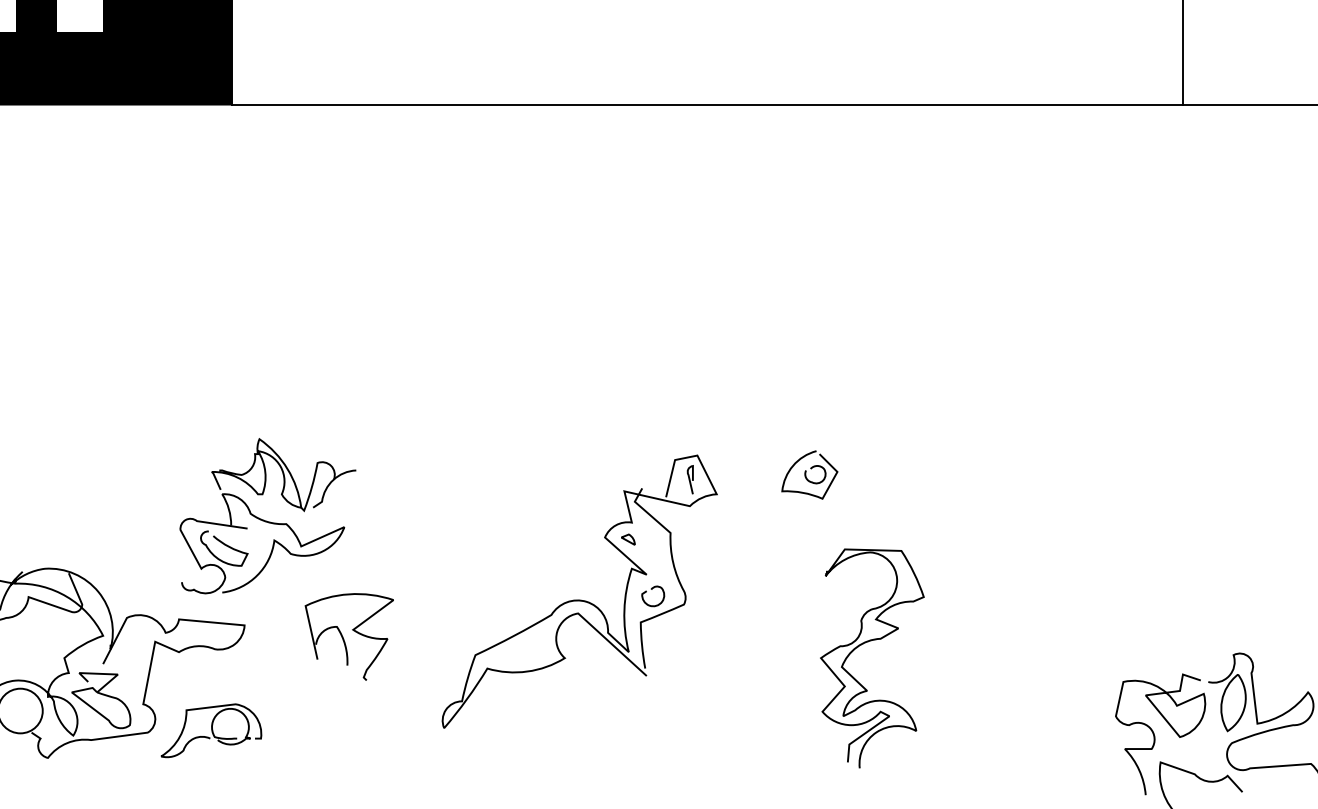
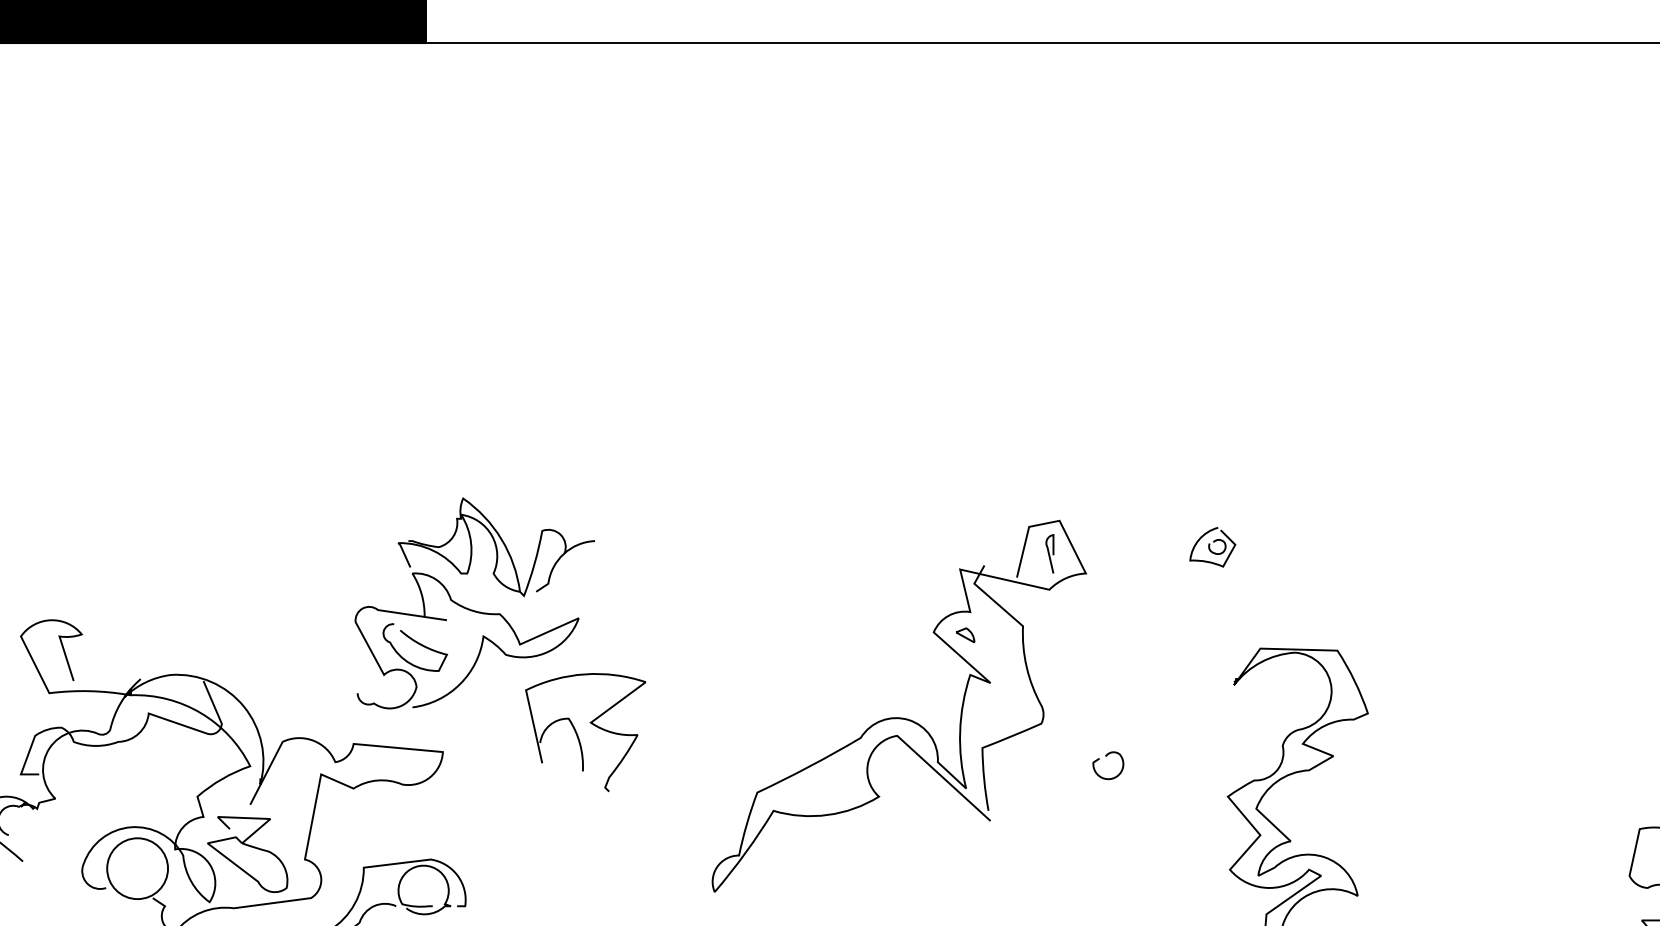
part: (809, 474) -> (1212, 546), size x0.6
curve: (652, 589) -> (1107, 756), moved
part: (348, 636) -> (584, 731), moved

